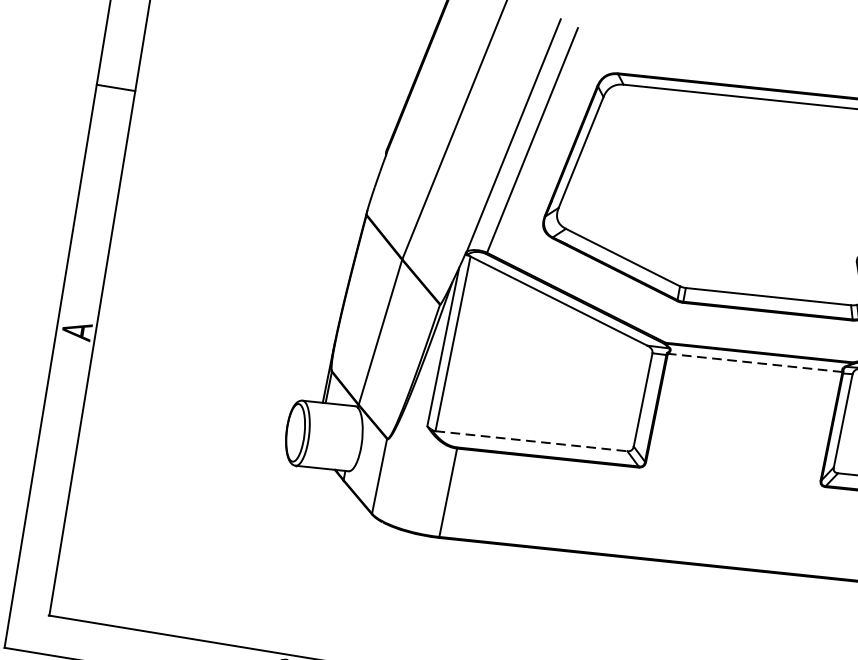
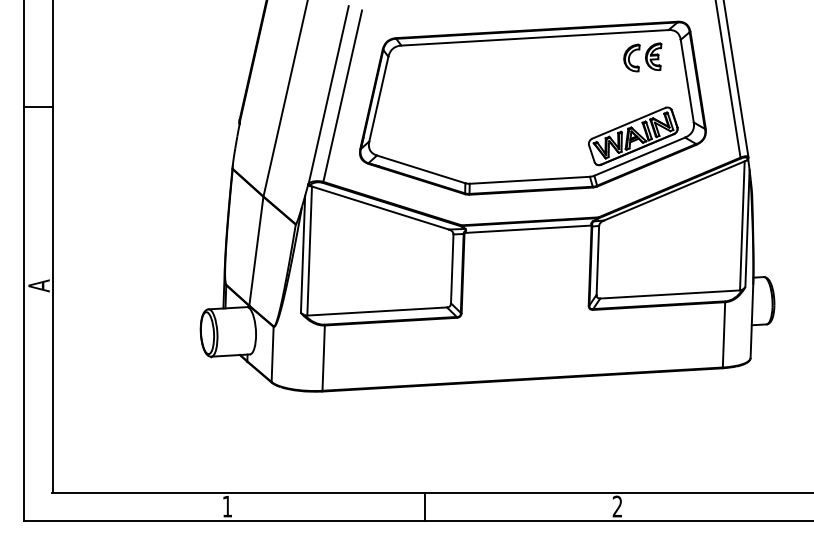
line: (755, 363) -> (528, 229), dashed -> solid
line: (531, 441) -> (377, 311), dashed -> solid

